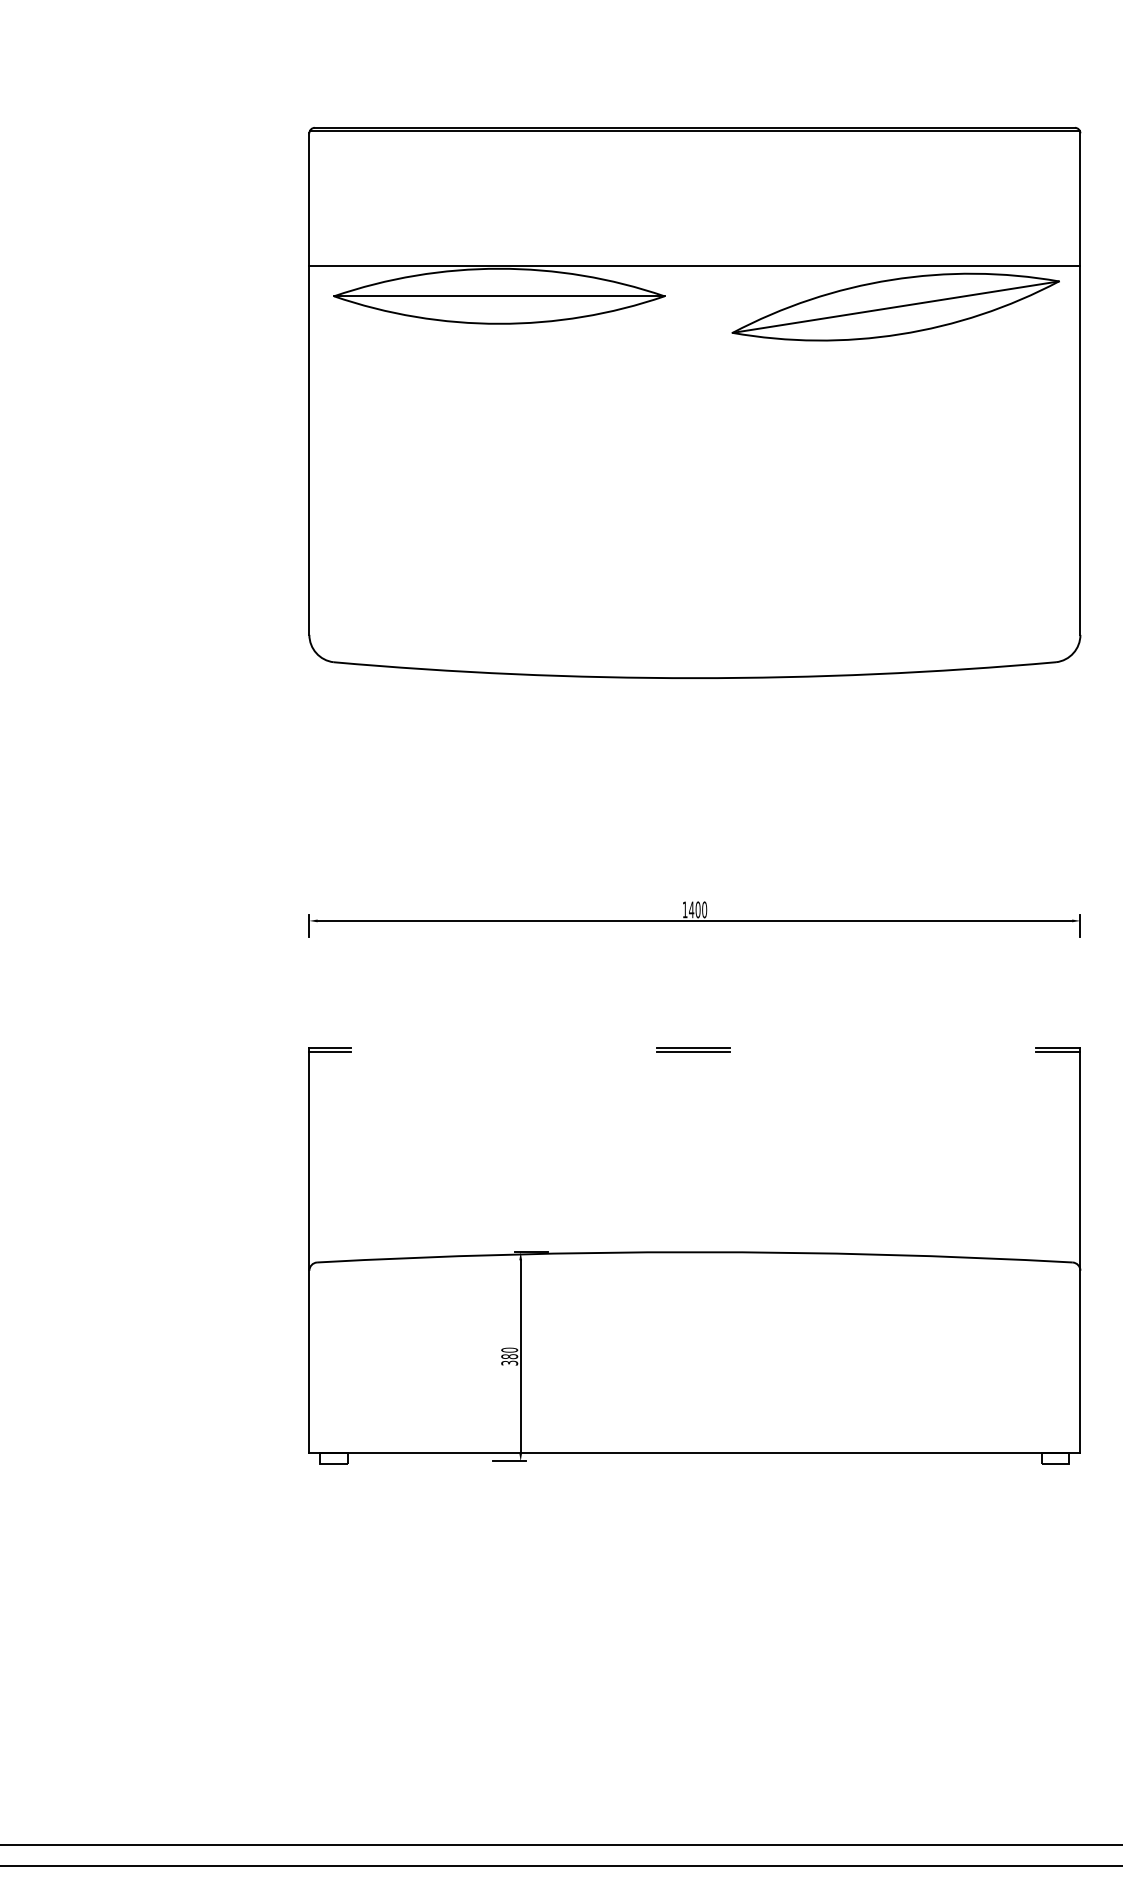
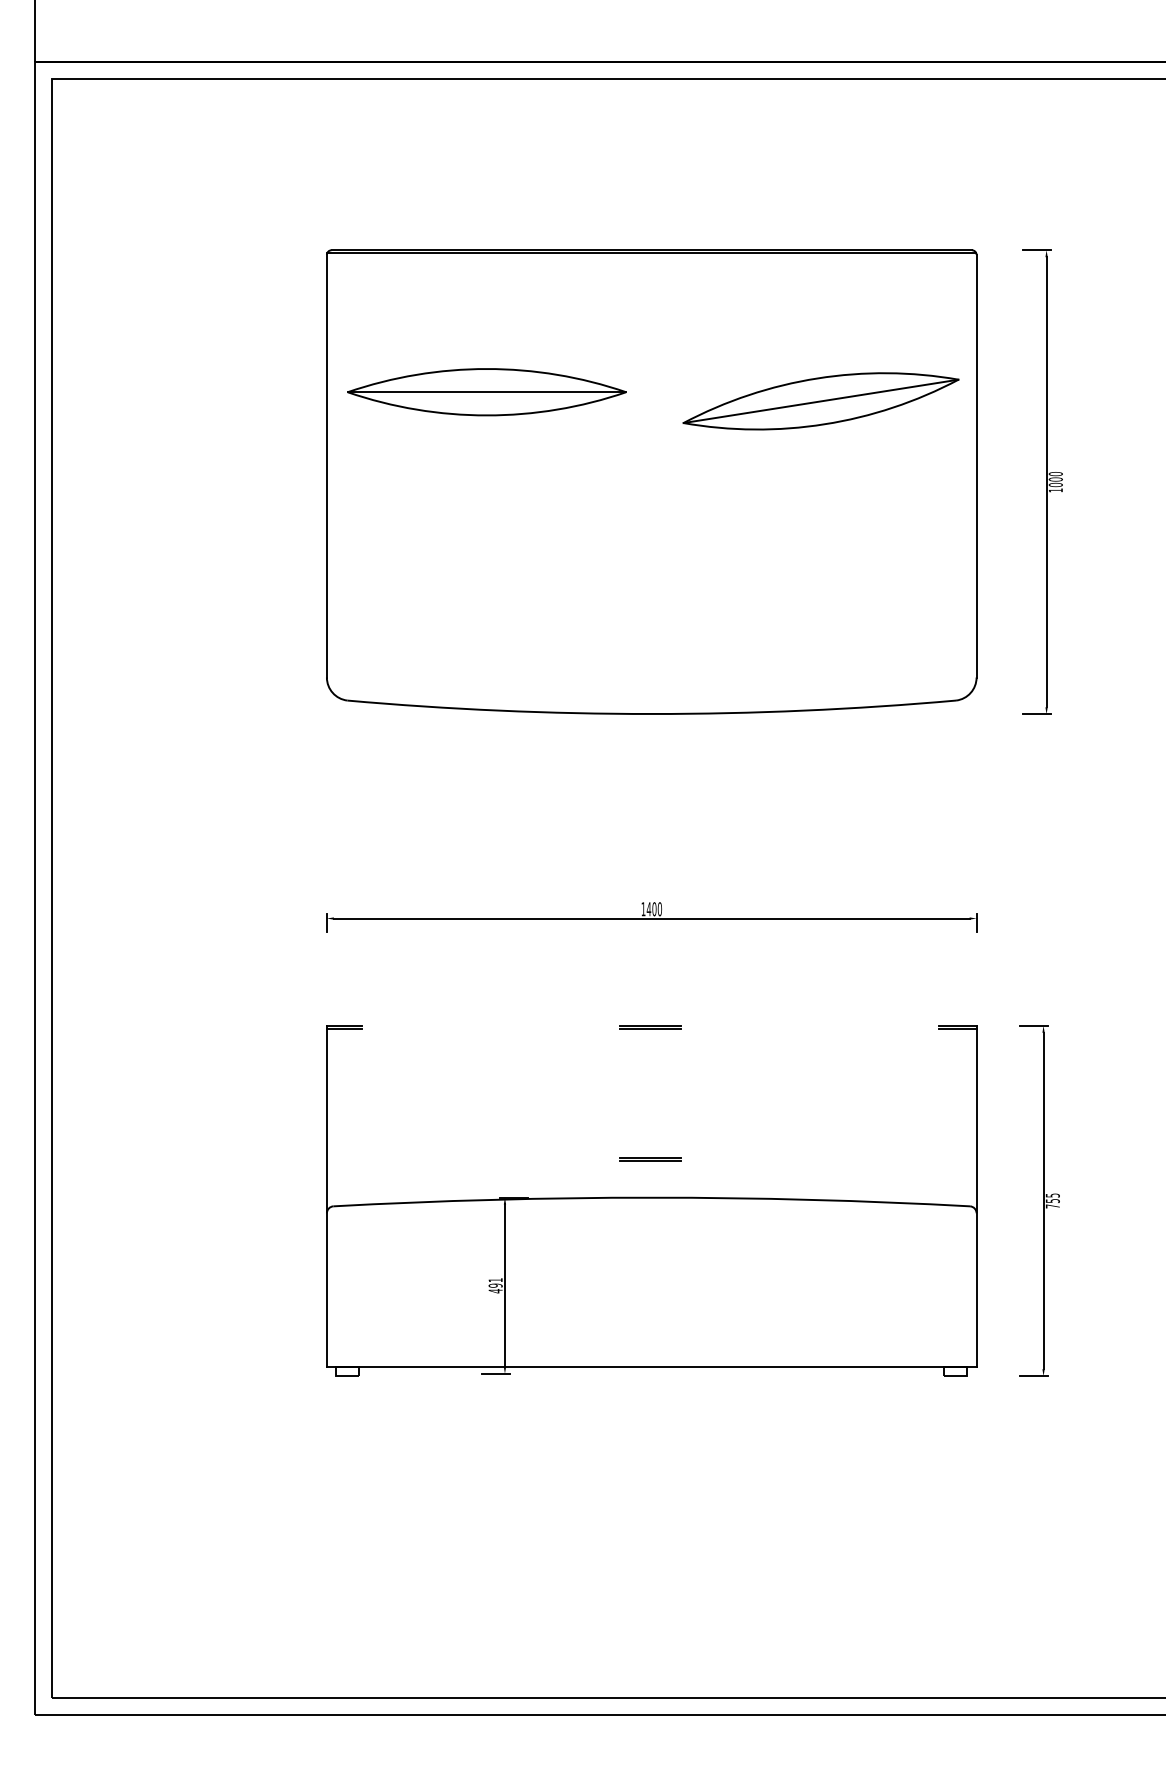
line: (694, 265) -> (651, 366), removed
line: (693, 1205) -> (650, 1158), added
text: (509, 1356) -> (495, 1285), 380 -> 491

